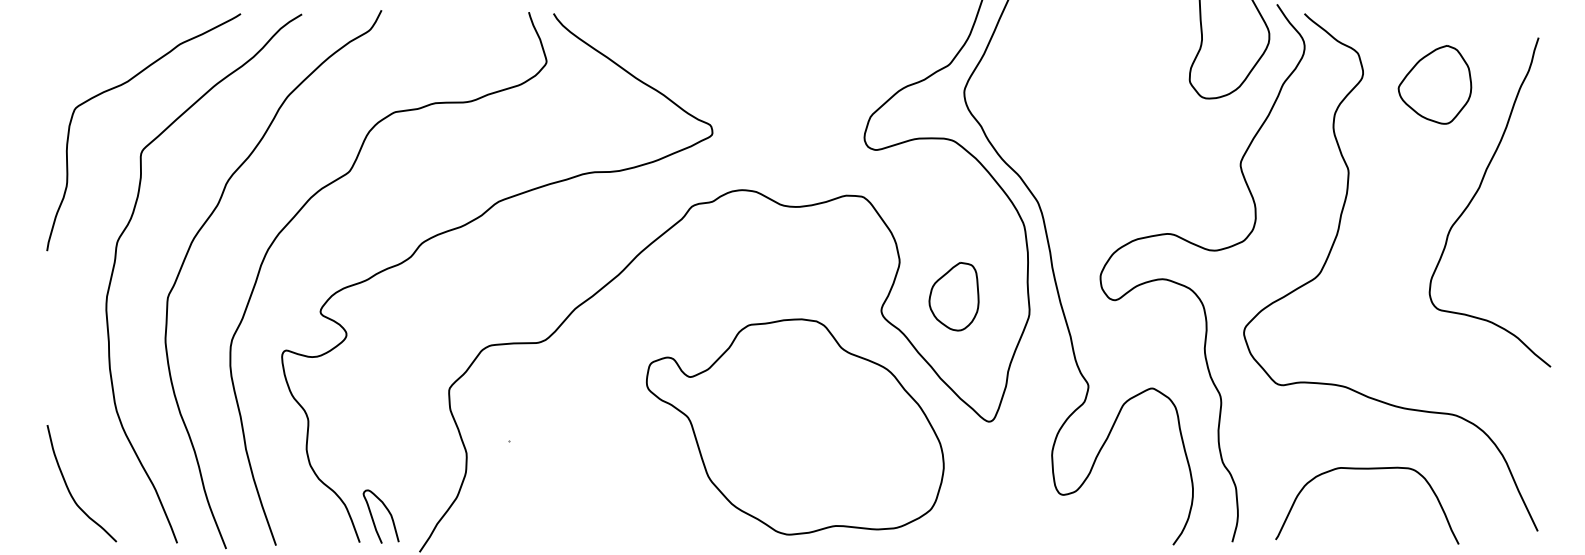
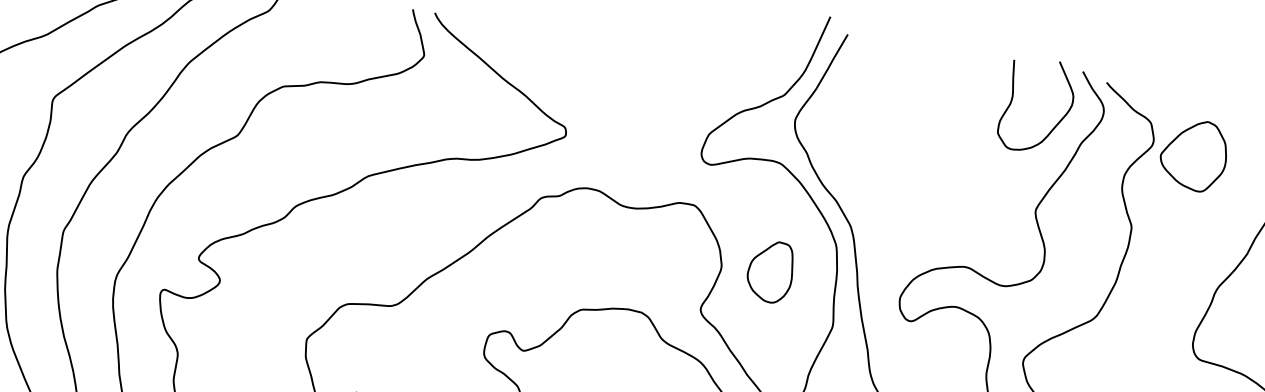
part: (1434, 84) -> (1193, 155), moved
part: (953, 296) -> (769, 271), moved

